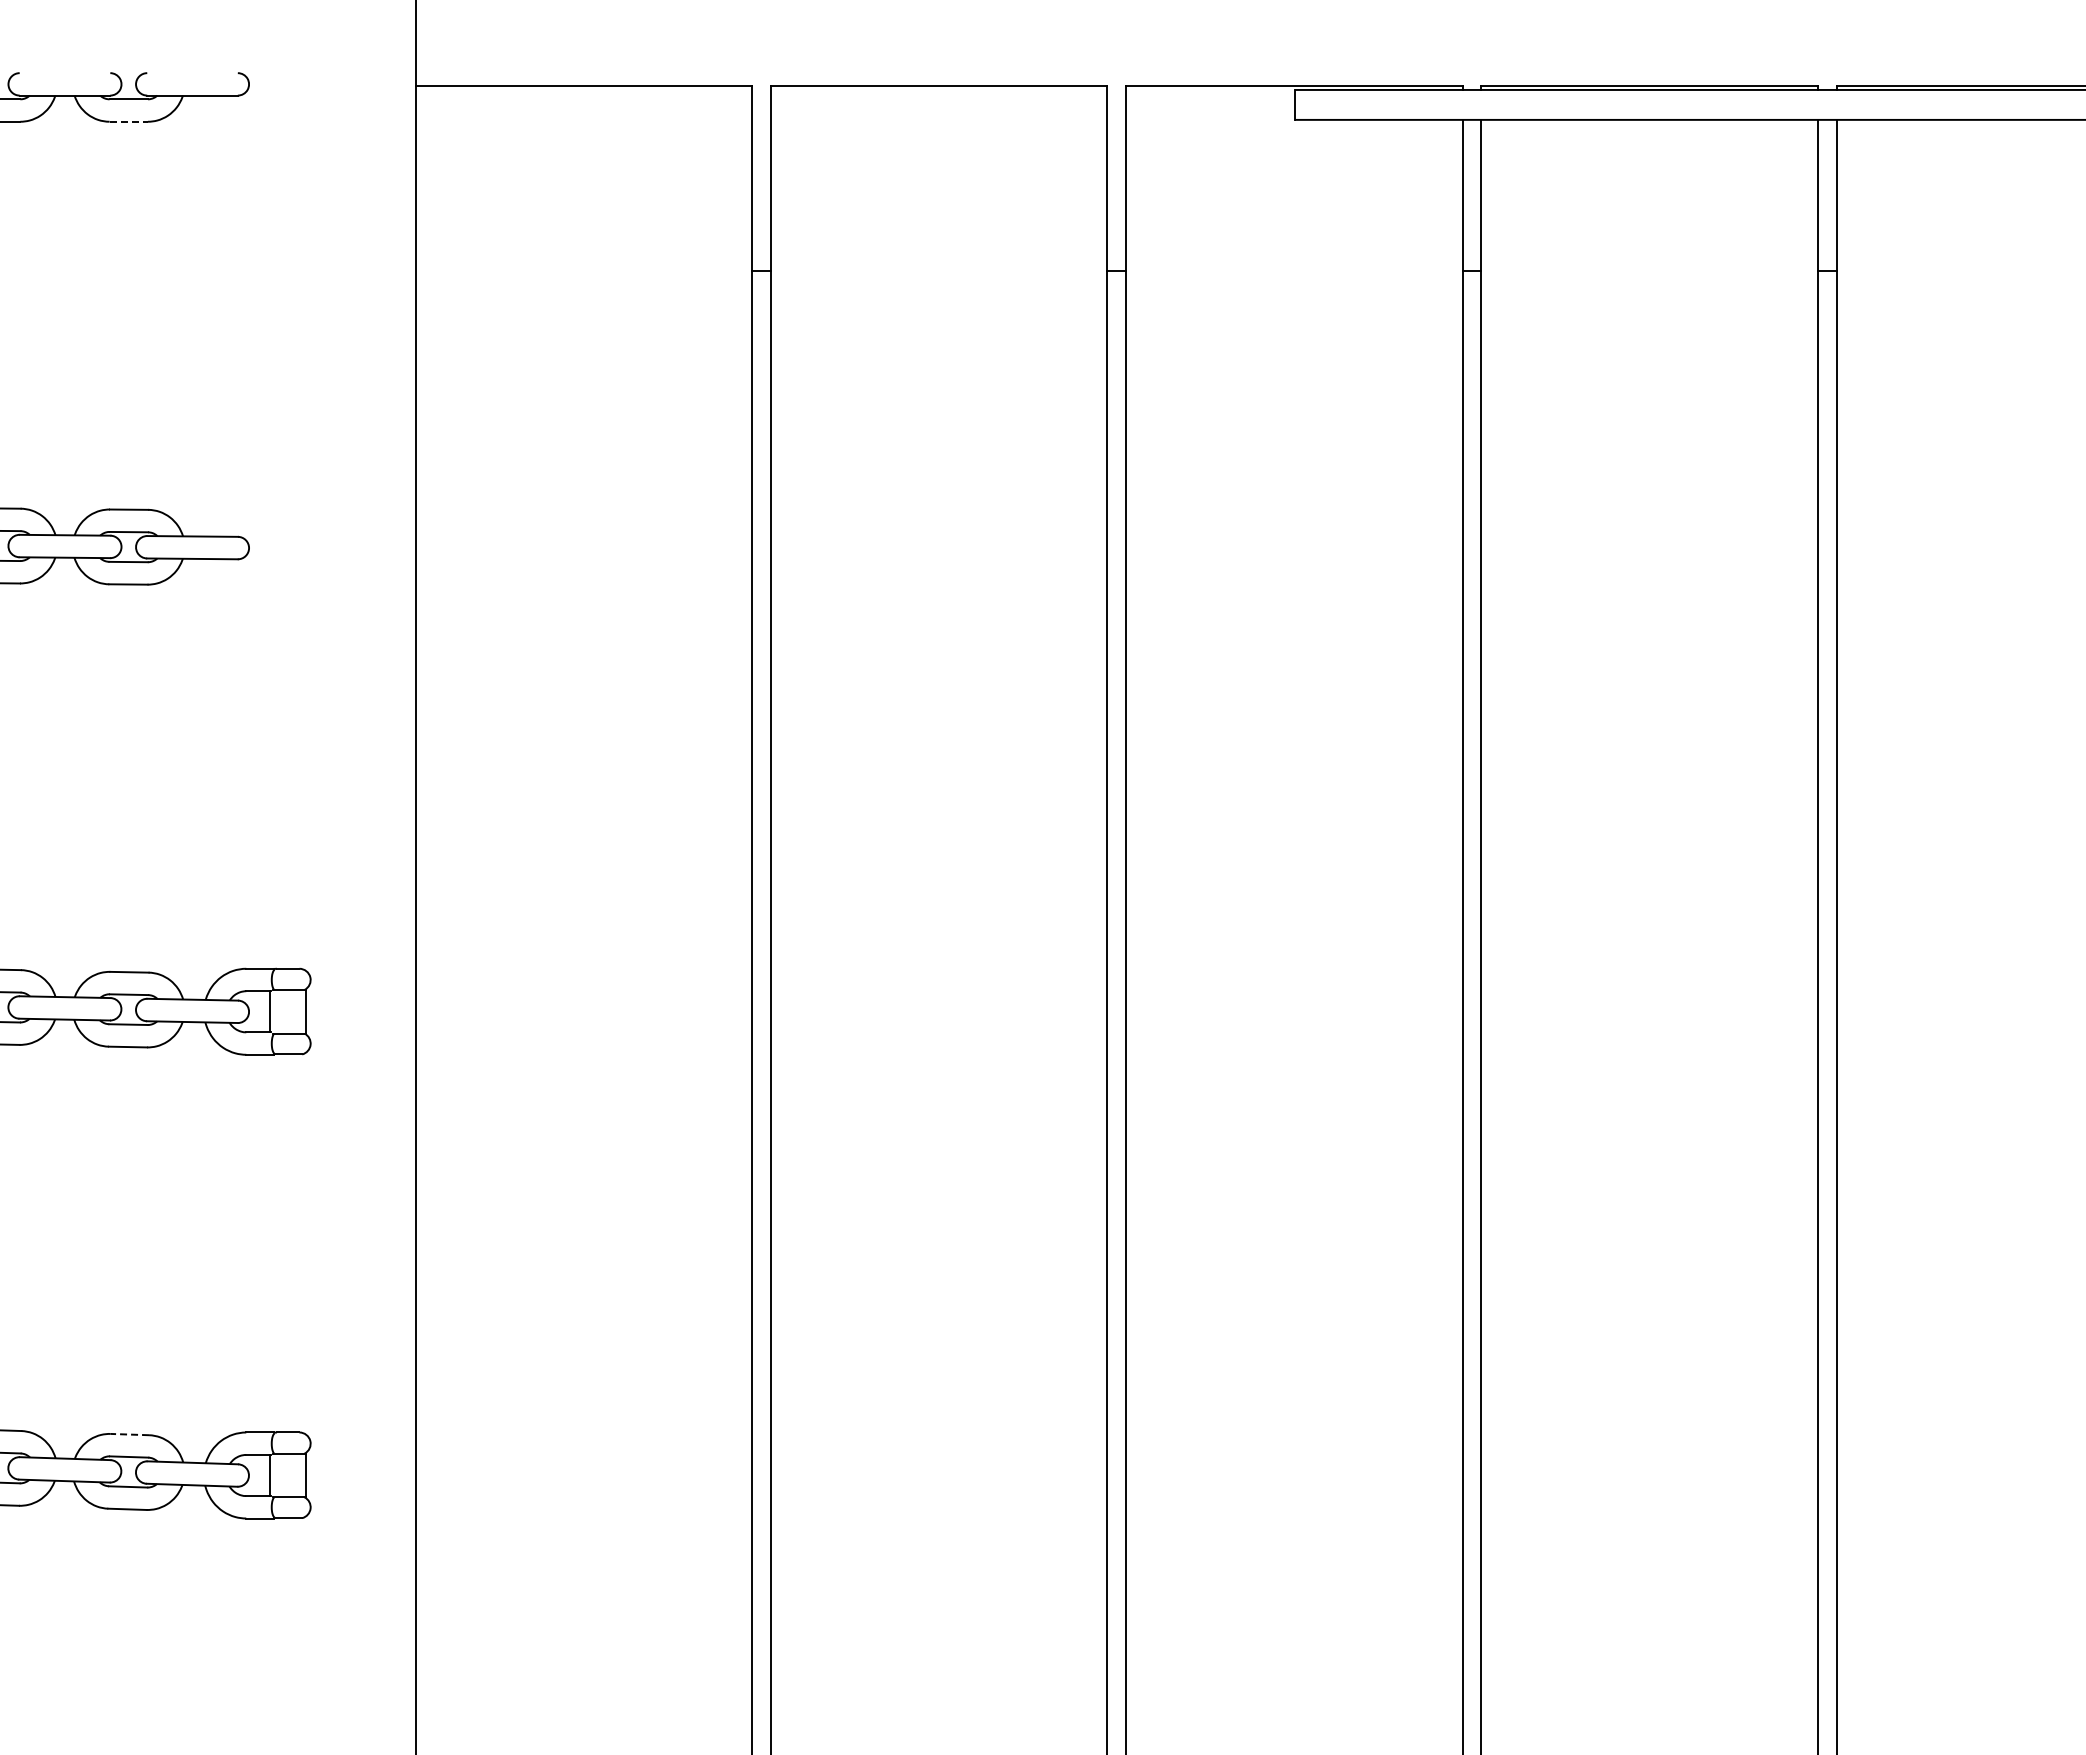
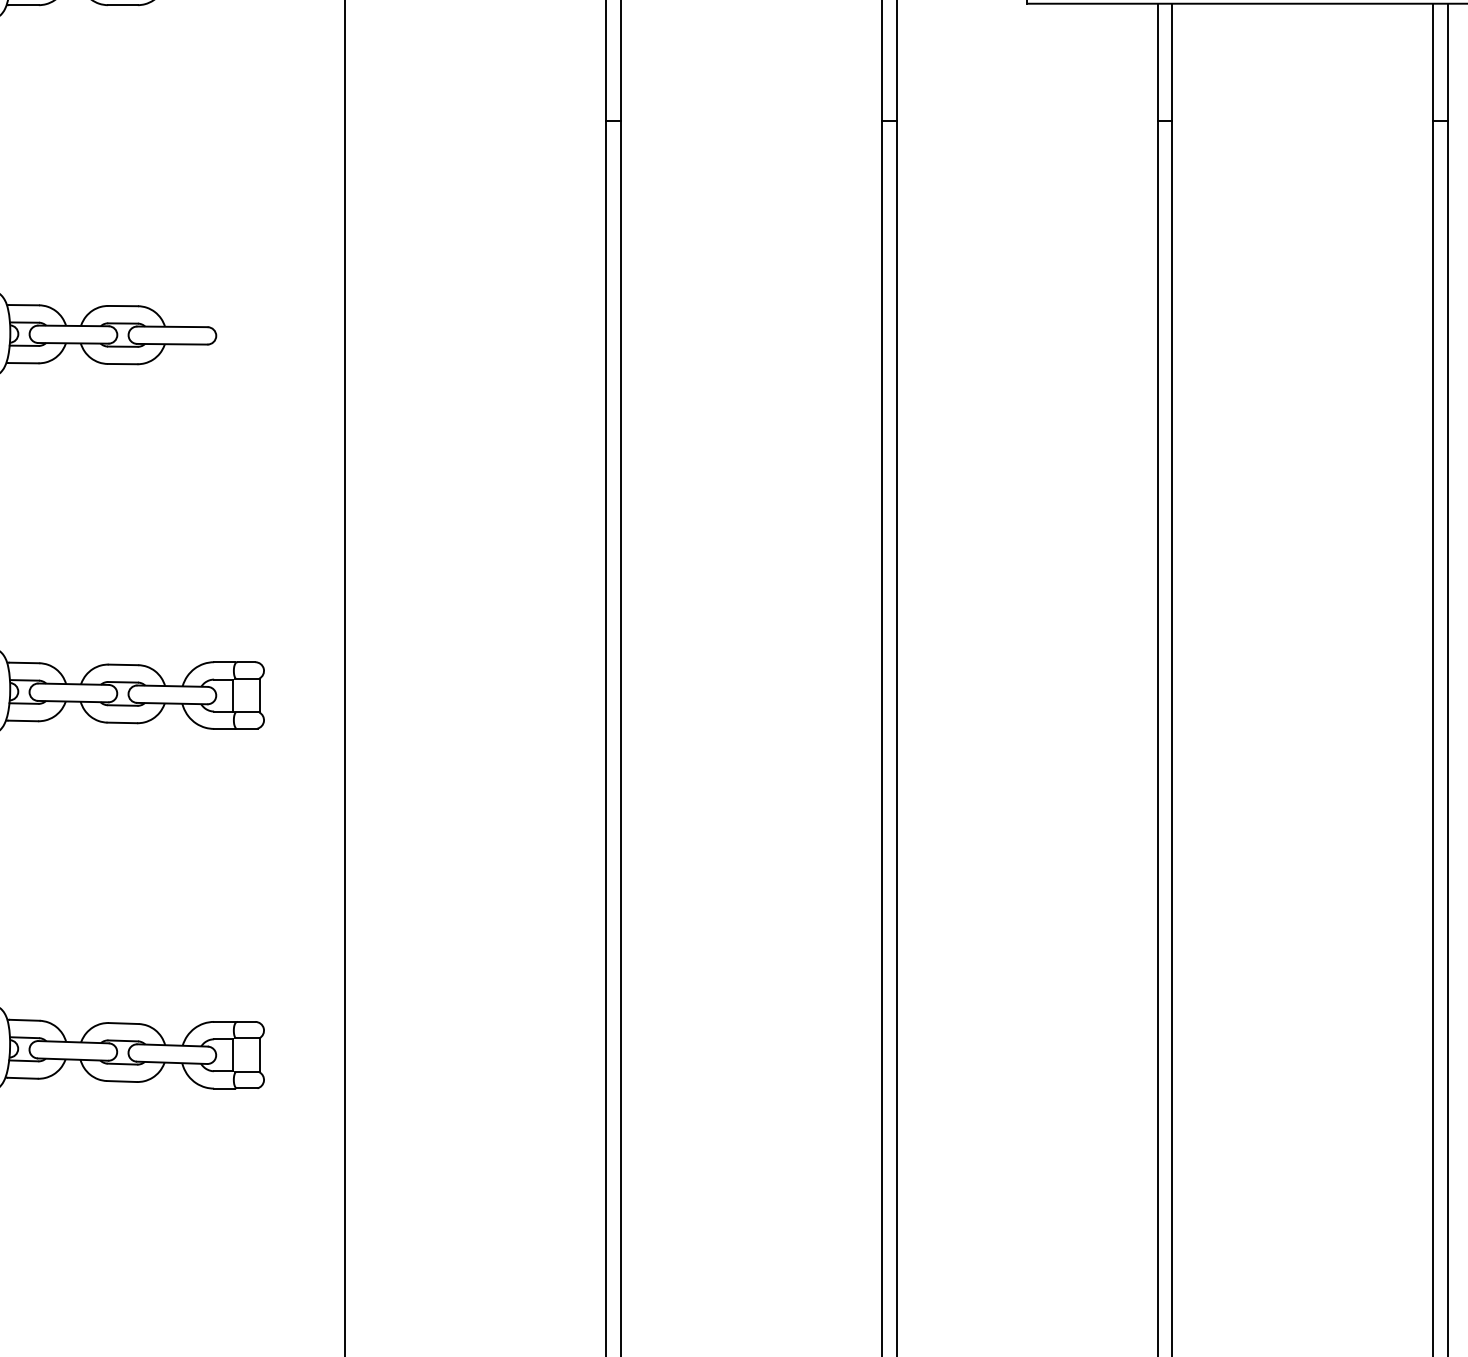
line: (129, 121) -> (123, 4), dashed -> solid
line: (129, 1434) -> (123, 1023), dashed -> solid

